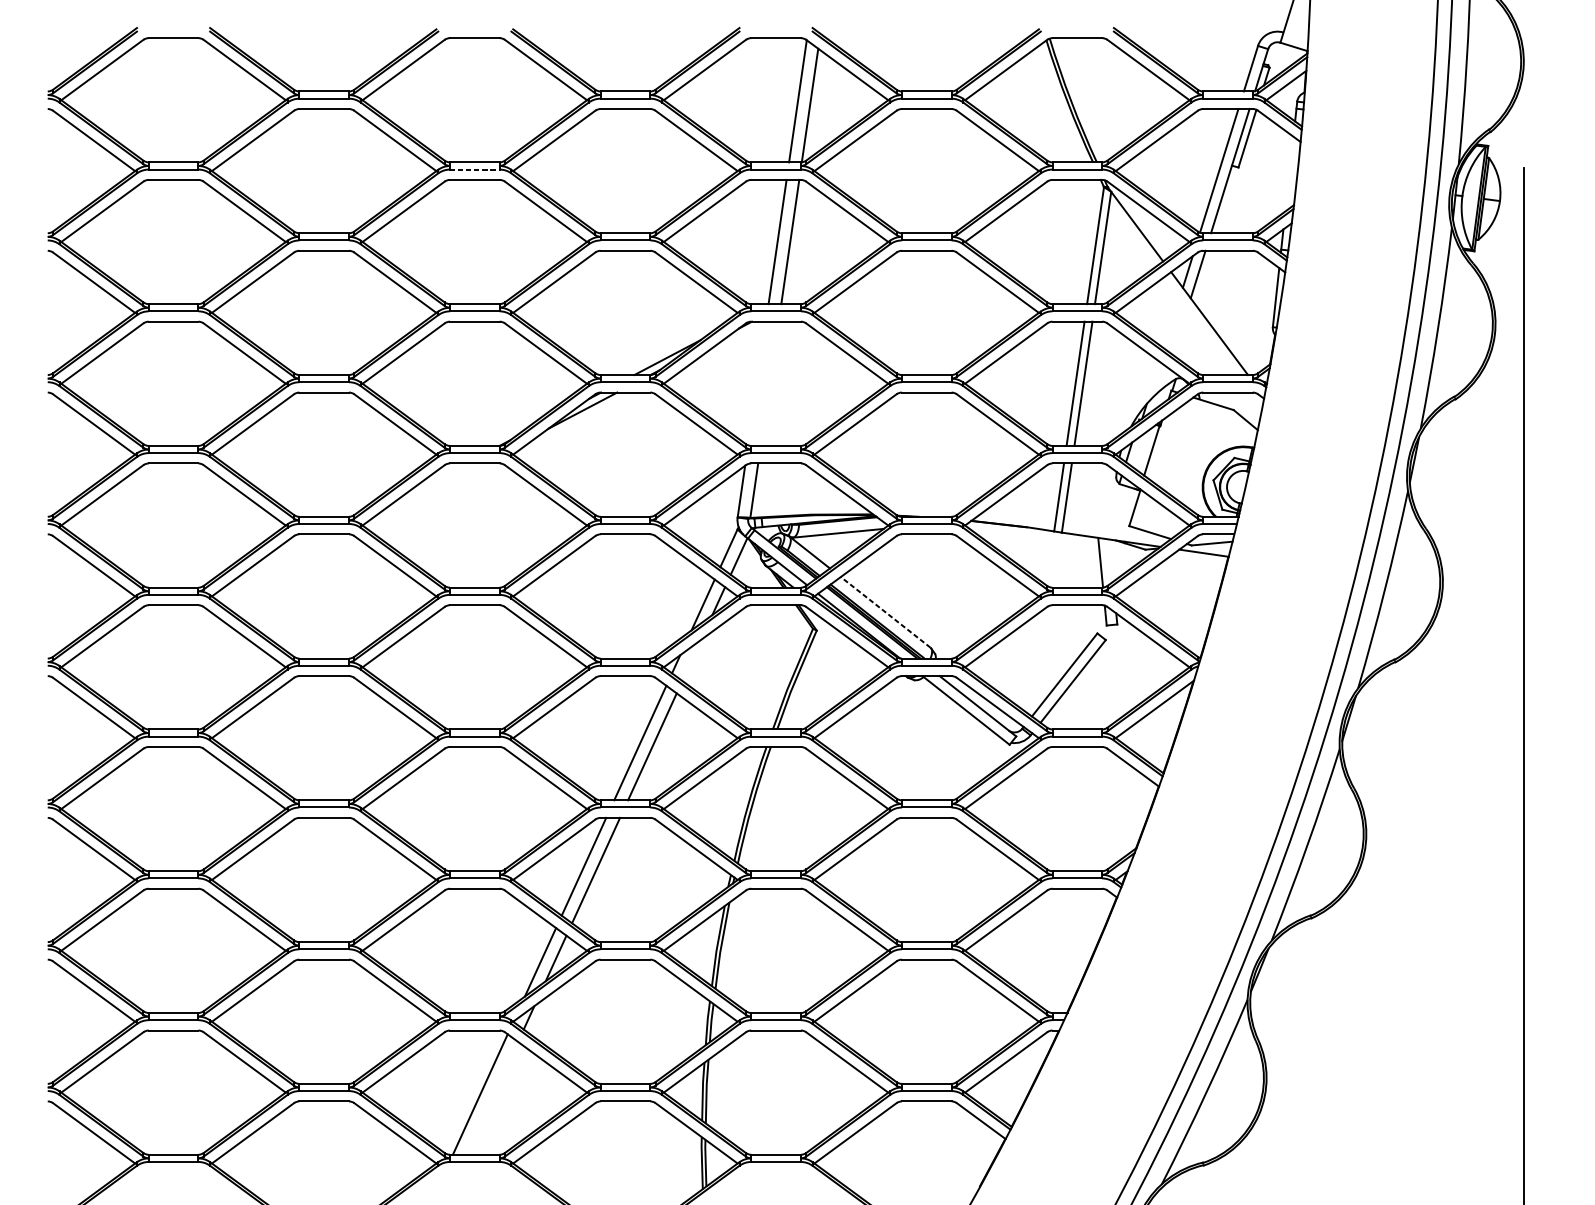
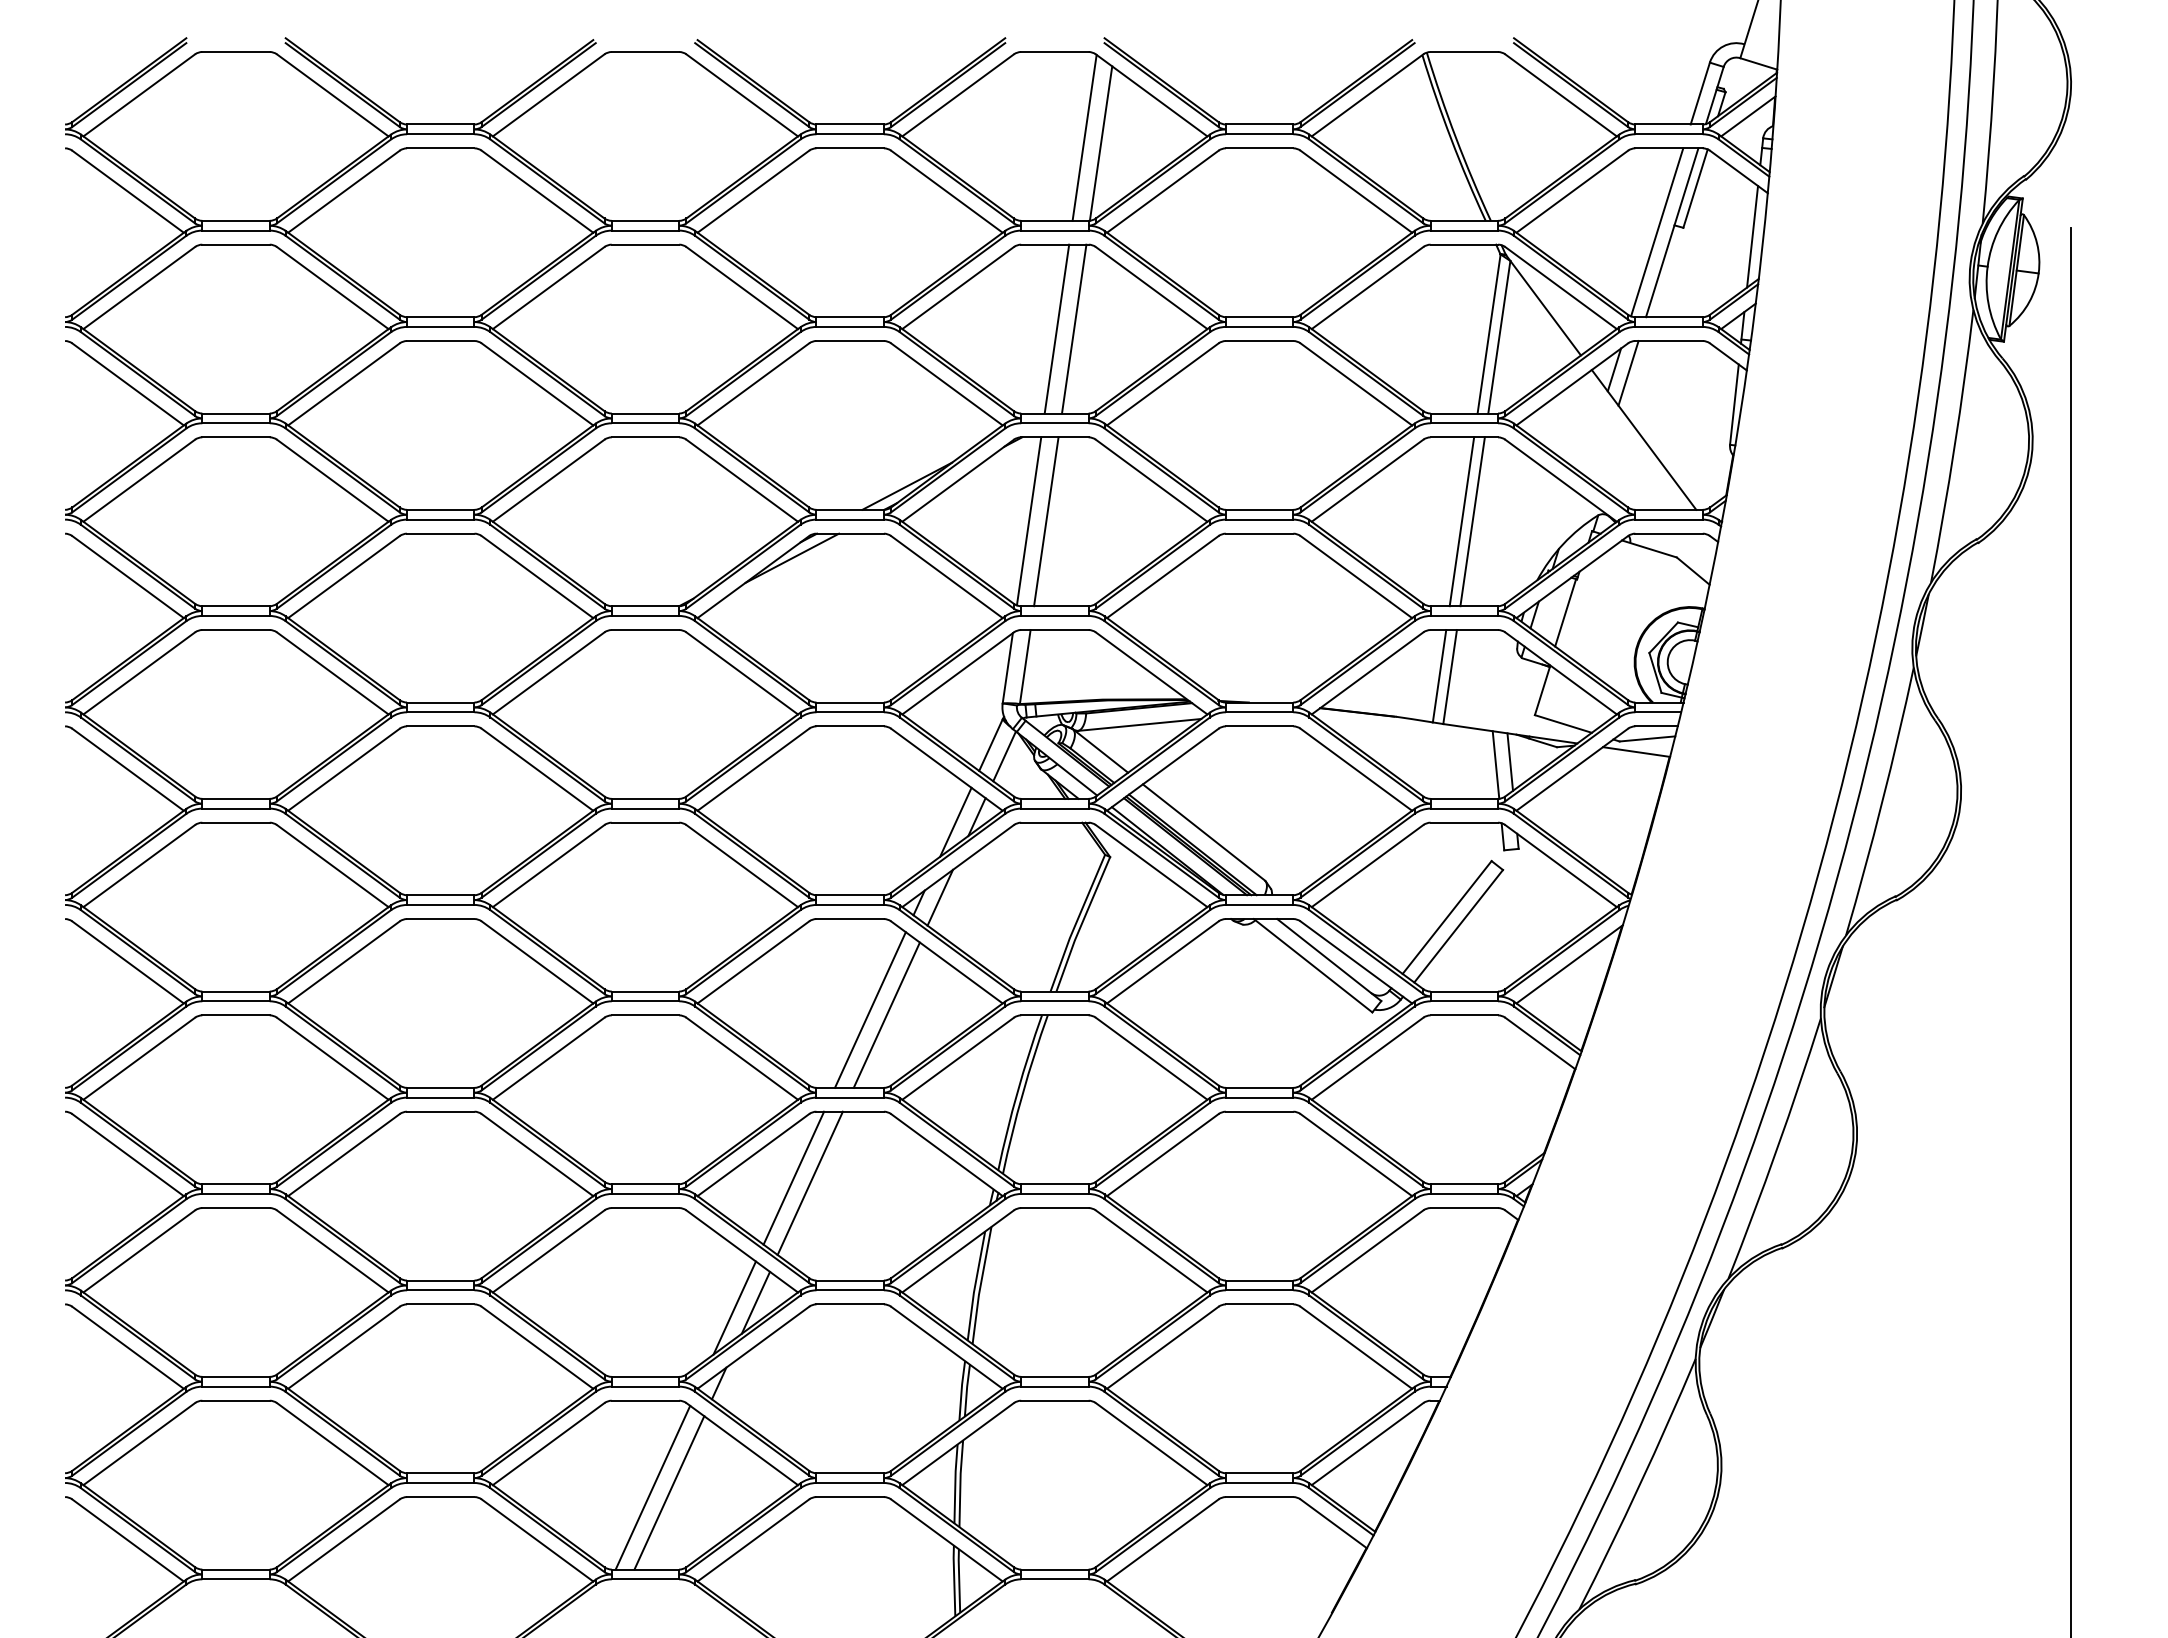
line: (474, 169) -> (645, 230), dashed -> solid
line: (1289, 173) -> (1752, 236), added
line: (756, 383) -> (1028, 521), added
line: (769, 383) -> (1046, 521), added
line: (1111, 560) -> (1510, 761), added
line: (885, 612) -> (1203, 832), dashed -> solid
line: (691, 660) -> (940, 897), added
line: (492, 1098) -> (669, 1492), added

